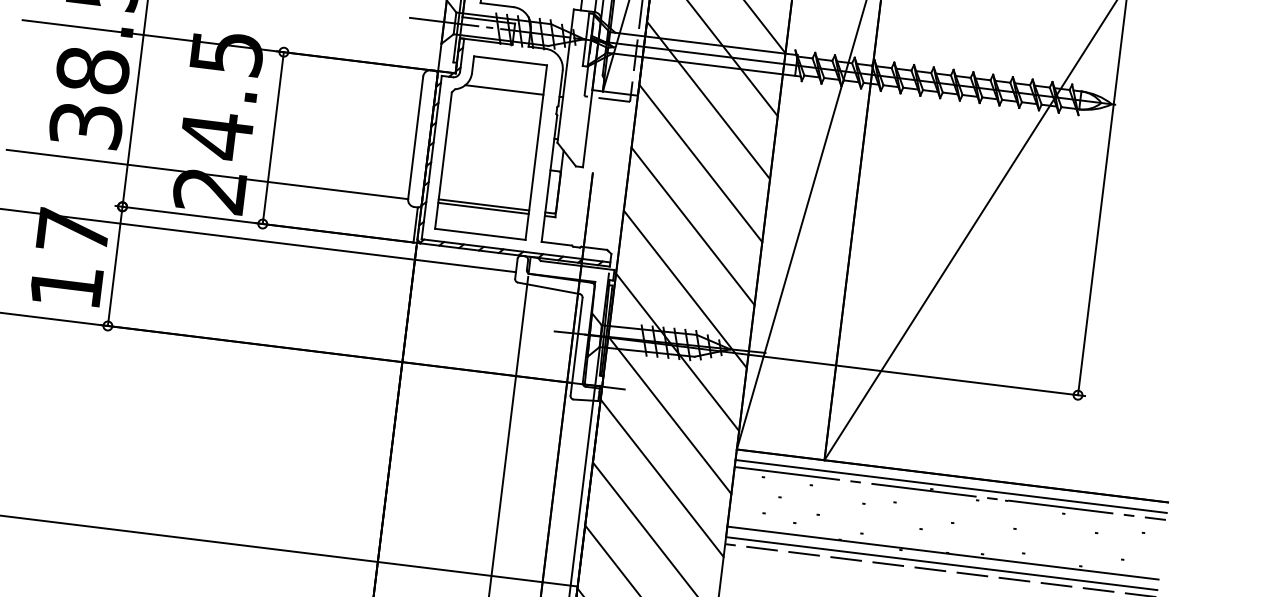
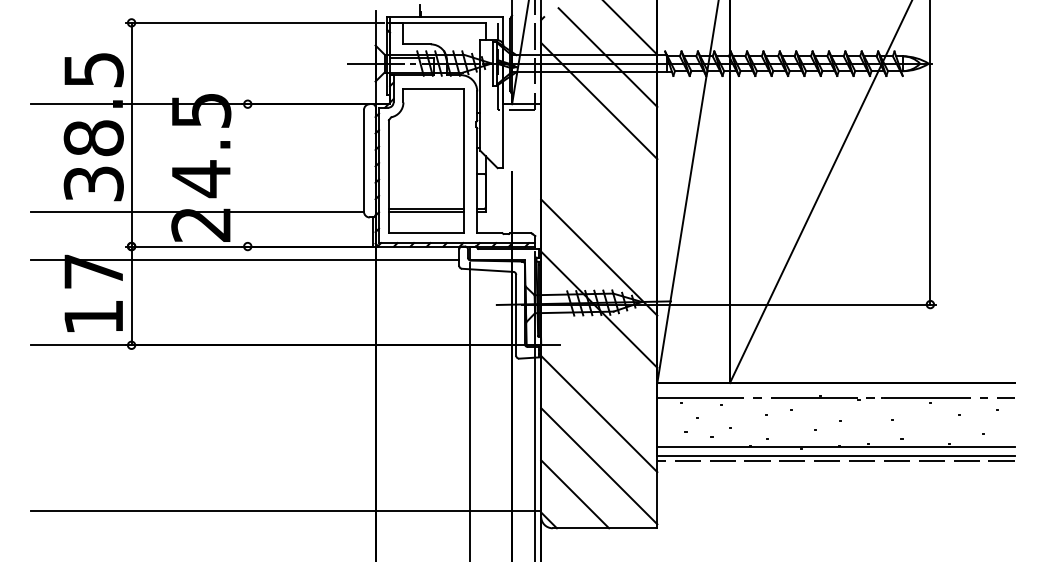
line: (504, 89) -> (431, 112), removed
line: (272, 138) -> (247, 175), removed
line: (701, 163) -> (599, 153), removed
line: (693, 226) -> (599, 205), removed
line: (670, 414) -> (599, 361), removed
line: (950, 486) -> (835, 391), removed

